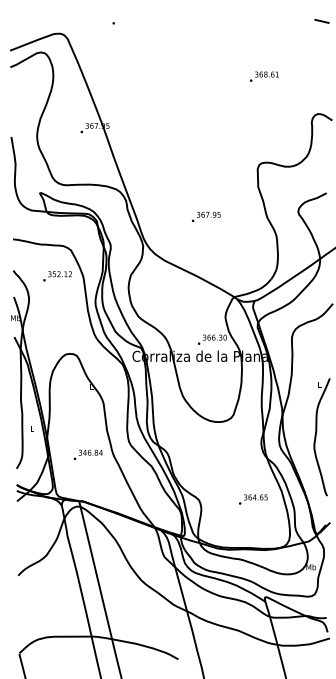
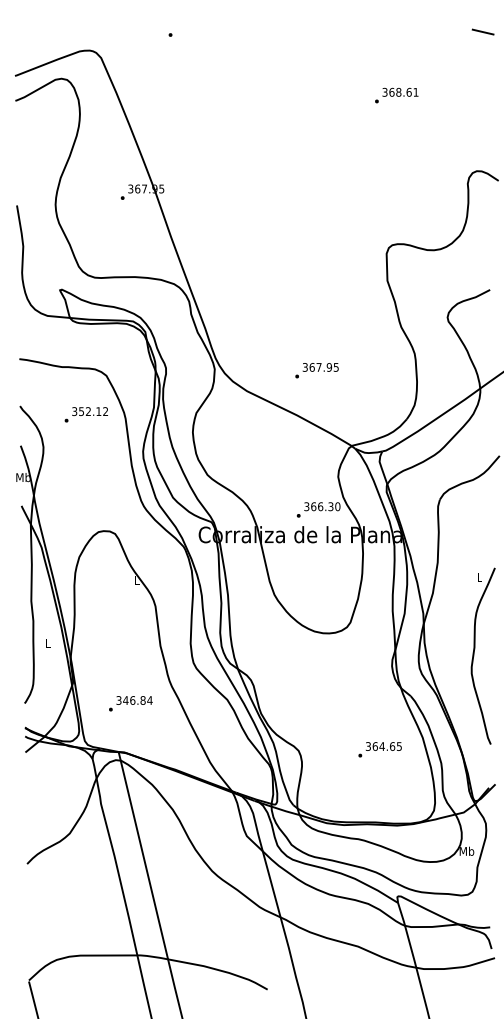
text: (264, 76) -> (396, 95), moved
text: (206, 216) -> (317, 369), moved
text: (87, 454) -> (129, 703), moved

